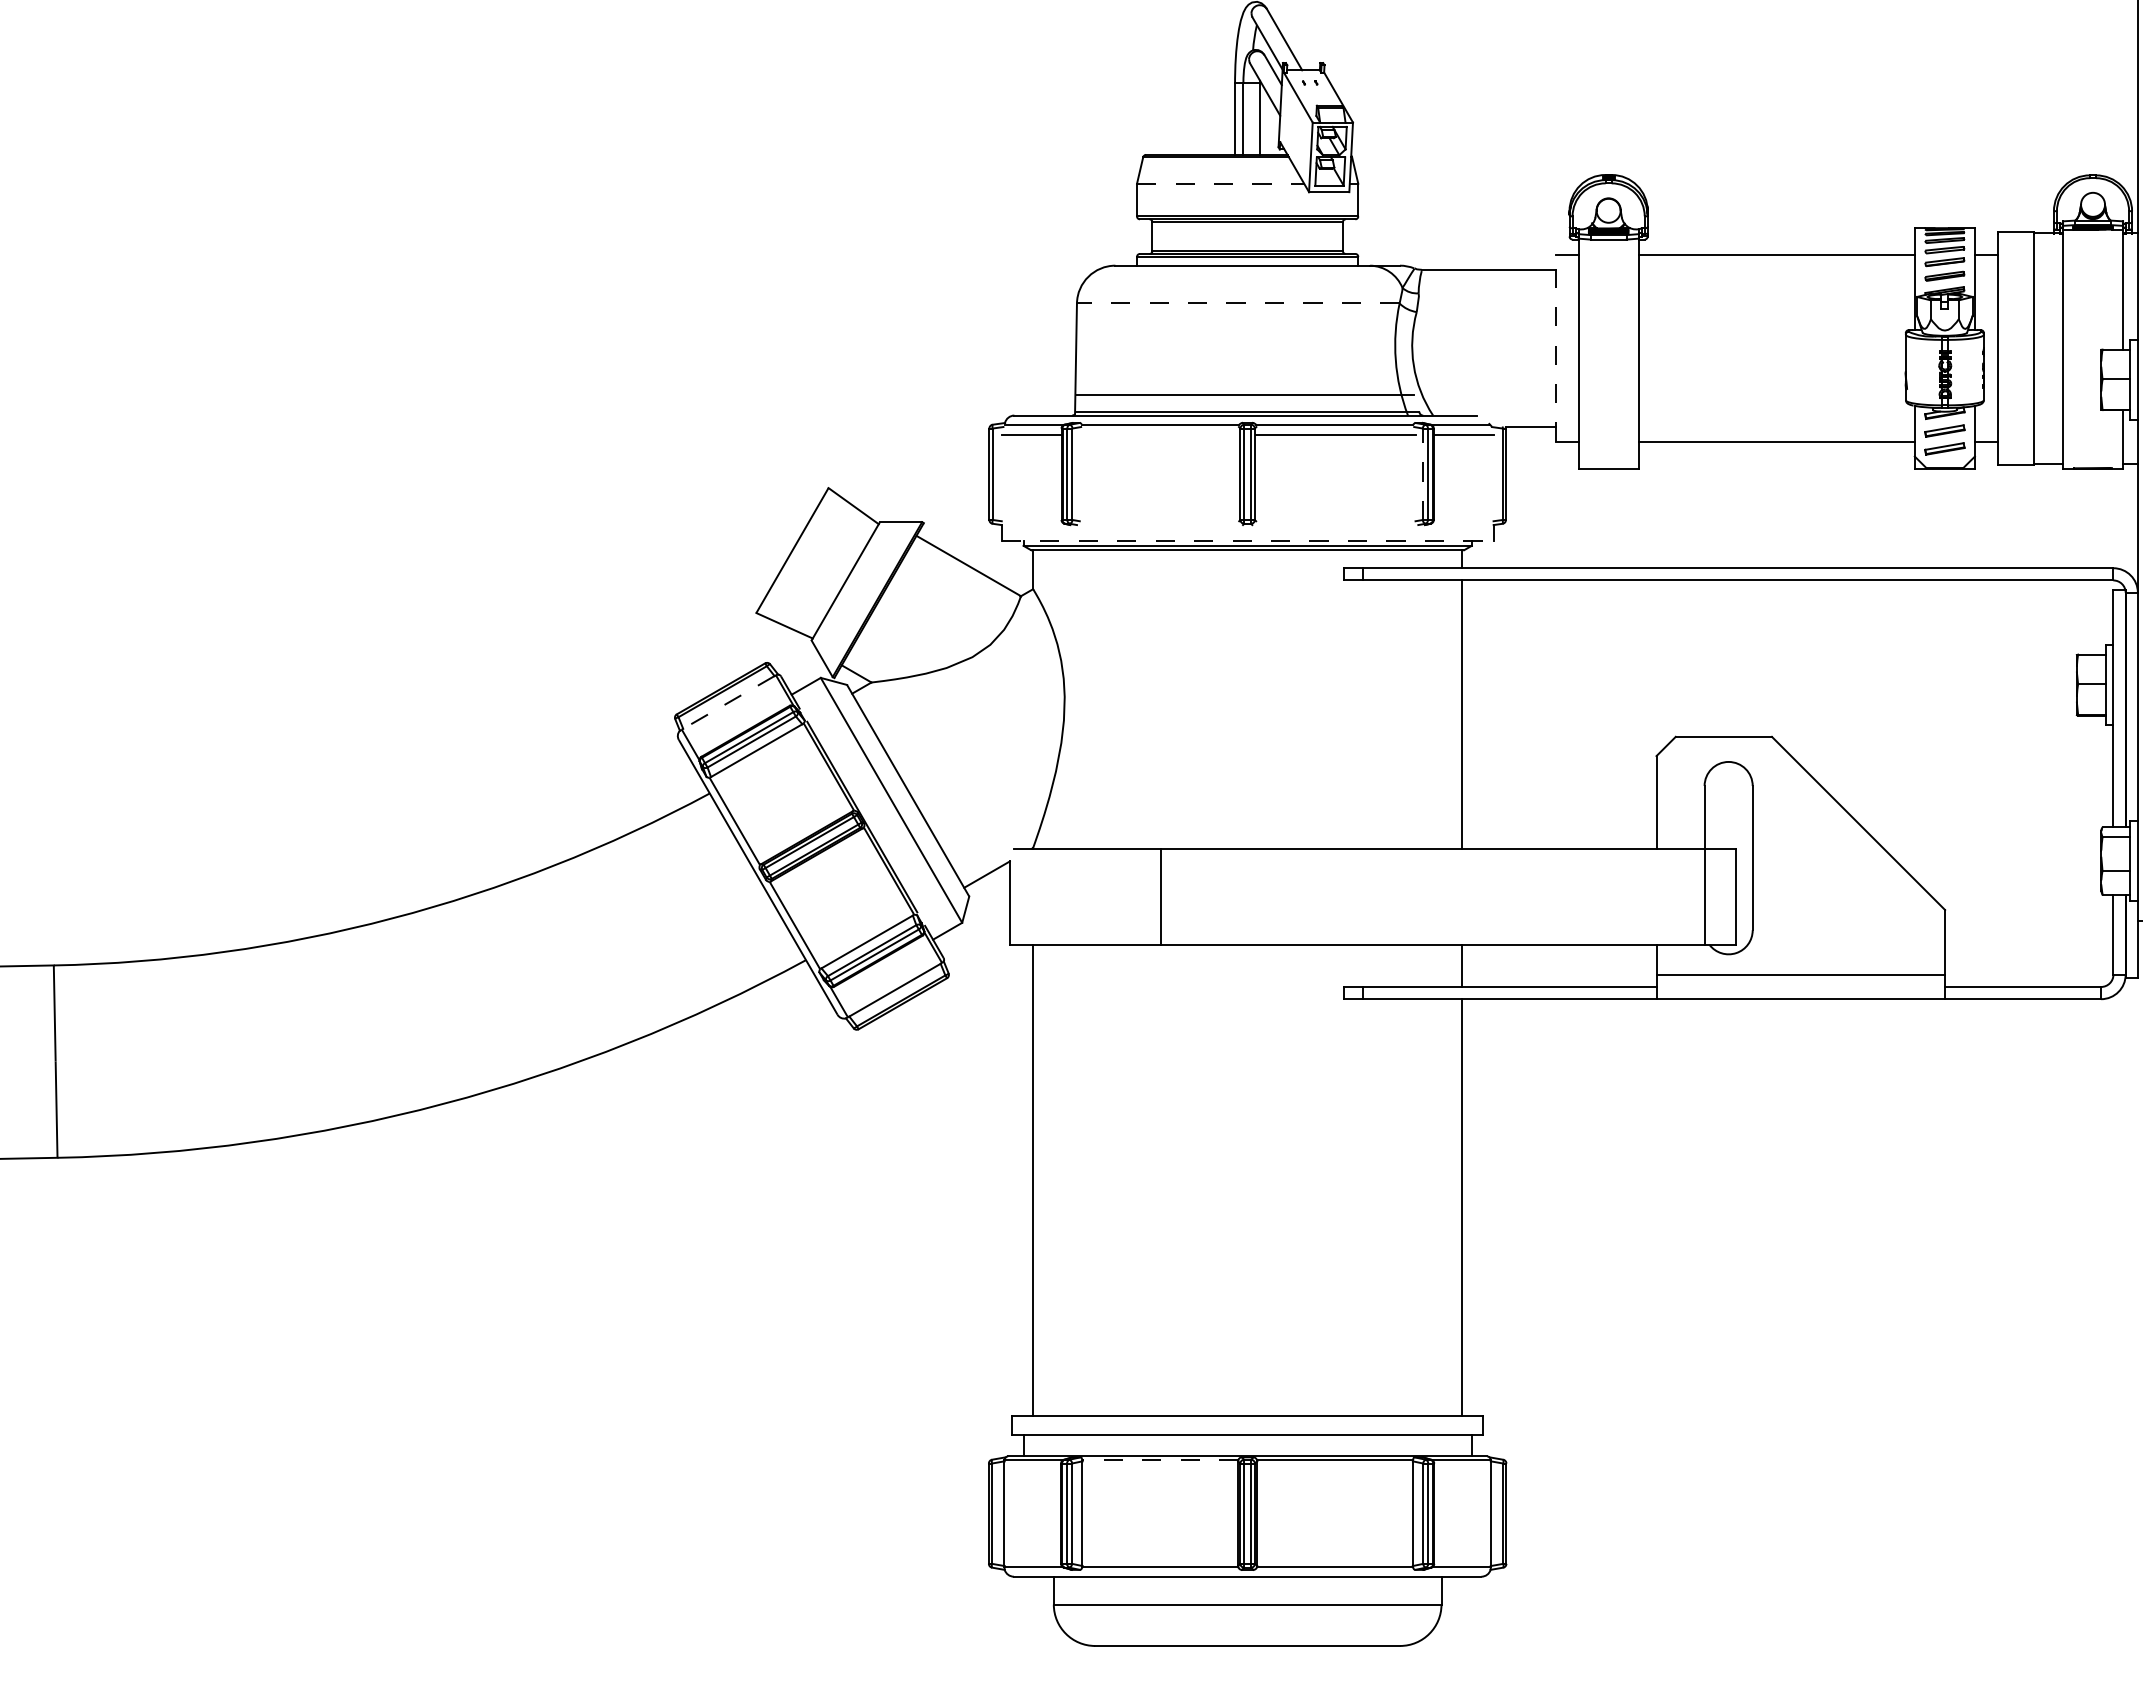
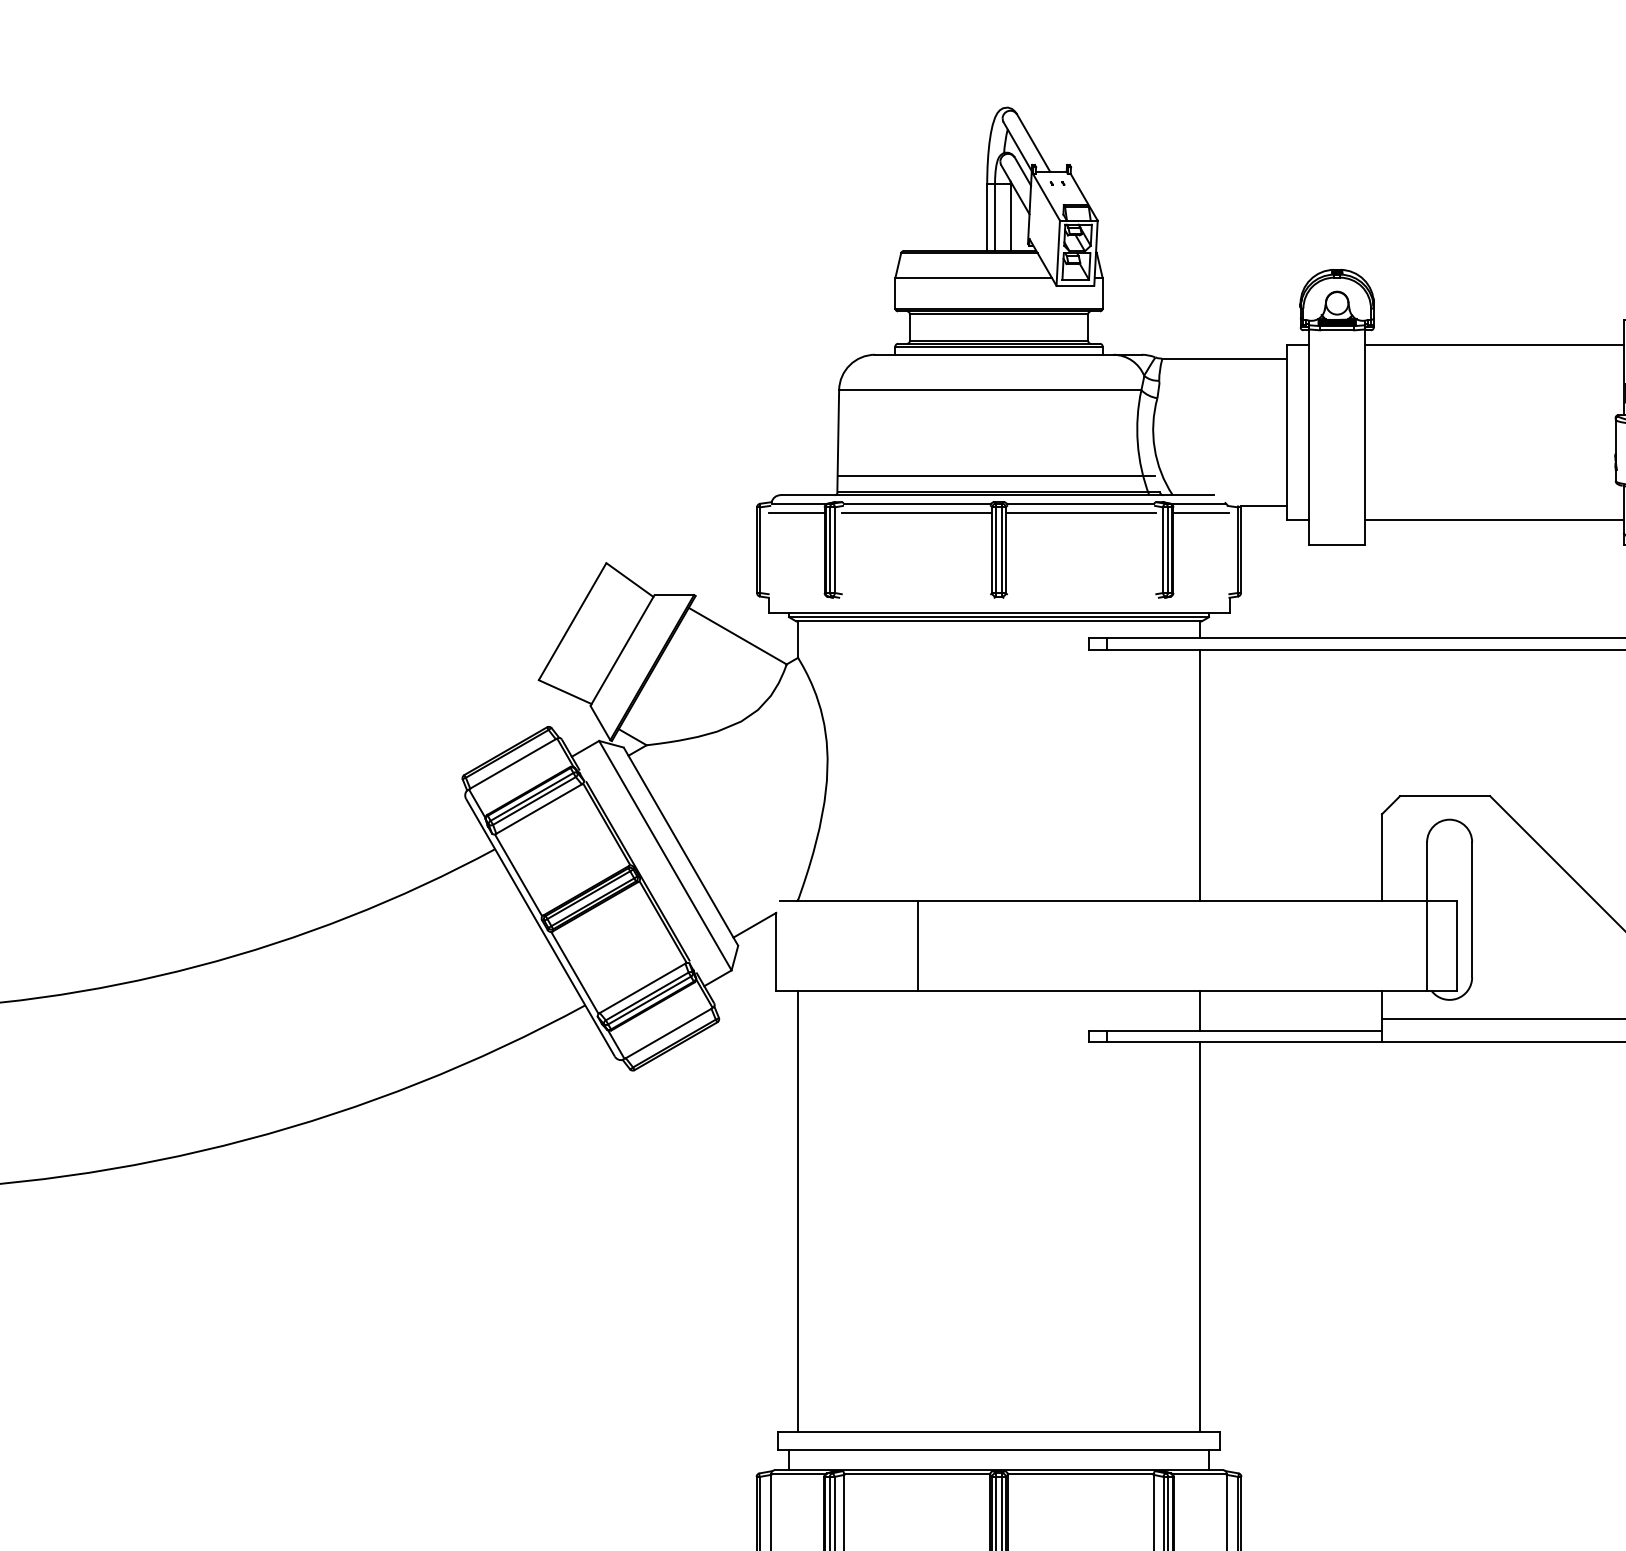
line: (1220, 183) -> (973, 277), dashed -> solid
line: (1237, 303) -> (989, 390), dashed -> solid
line: (1555, 347) -> (1287, 431), dashed -> solid
line: (1159, 434) -> (916, 512), added
line: (1422, 474) -> (1162, 550), dashed -> solid
line: (1248, 540) -> (999, 612), dashed -> solid
line: (728, 702) -> (512, 763), dashed -> solid
line: (1159, 1460) -> (916, 1474), dashed -> solid

